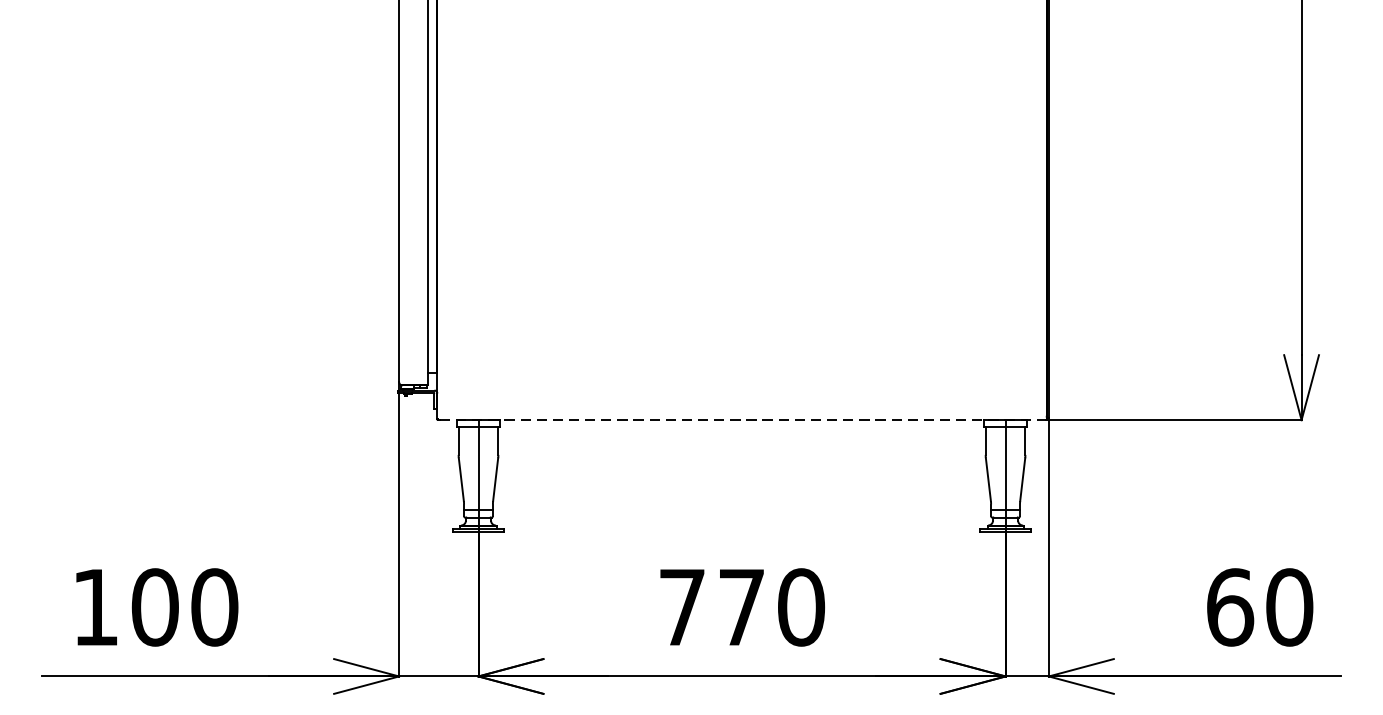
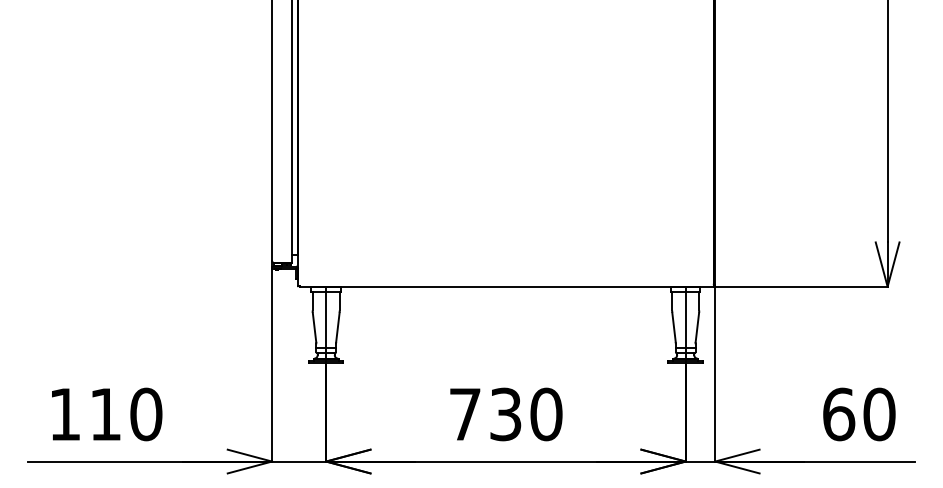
line: (742, 419) -> (506, 286), dashed -> solid
text: (154, 607) -> (105, 414), 100 -> 110
text: (741, 607) -> (505, 414), 770 -> 730

